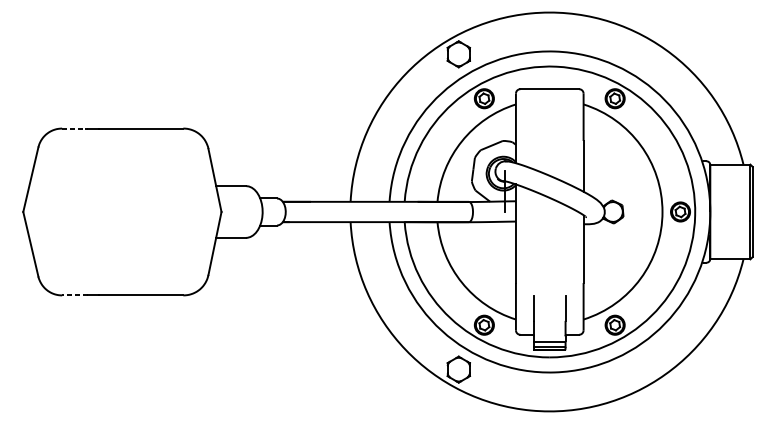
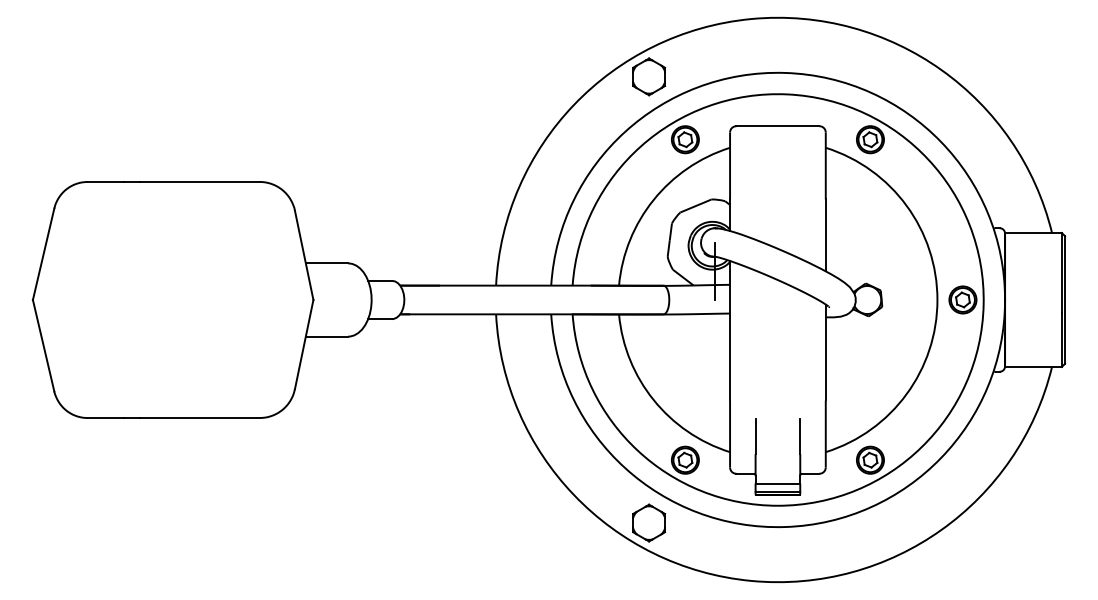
line: (75, 128) -> (106, 181), dashed -> solid
line: (74, 295) -> (105, 418), dashed -> solid

